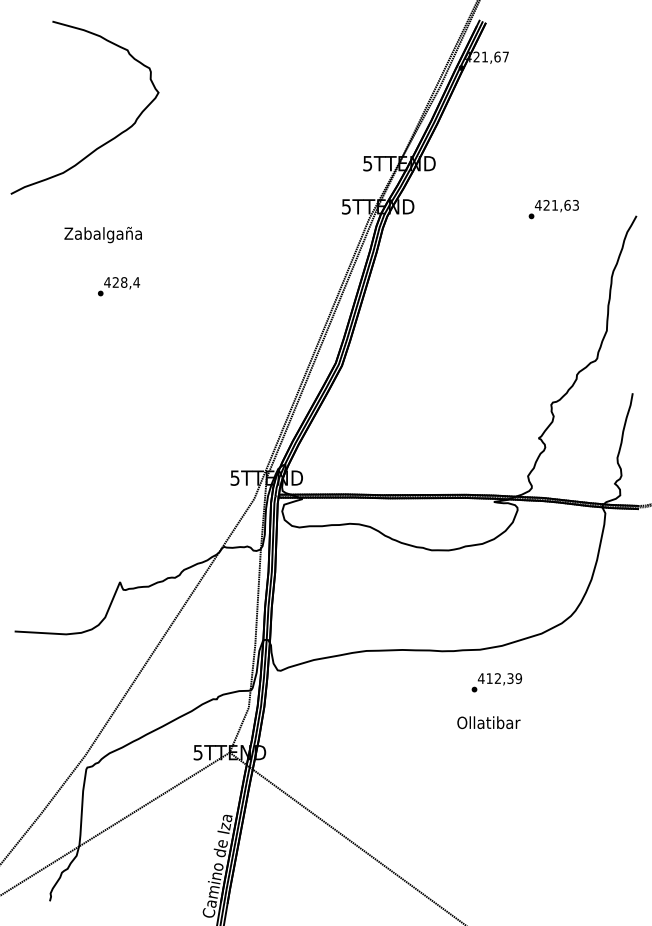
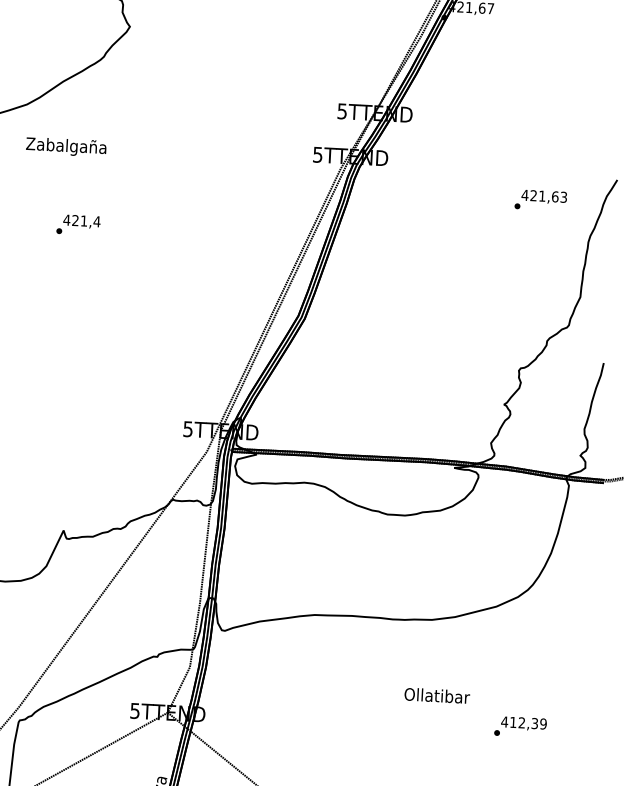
text: (553, 209) -> (540, 200), moved
text: (102, 234) -> (65, 146), moved
text: (124, 282) -> (84, 221), 428,4 -> 421,4
text: (496, 682) -> (520, 726), moved

